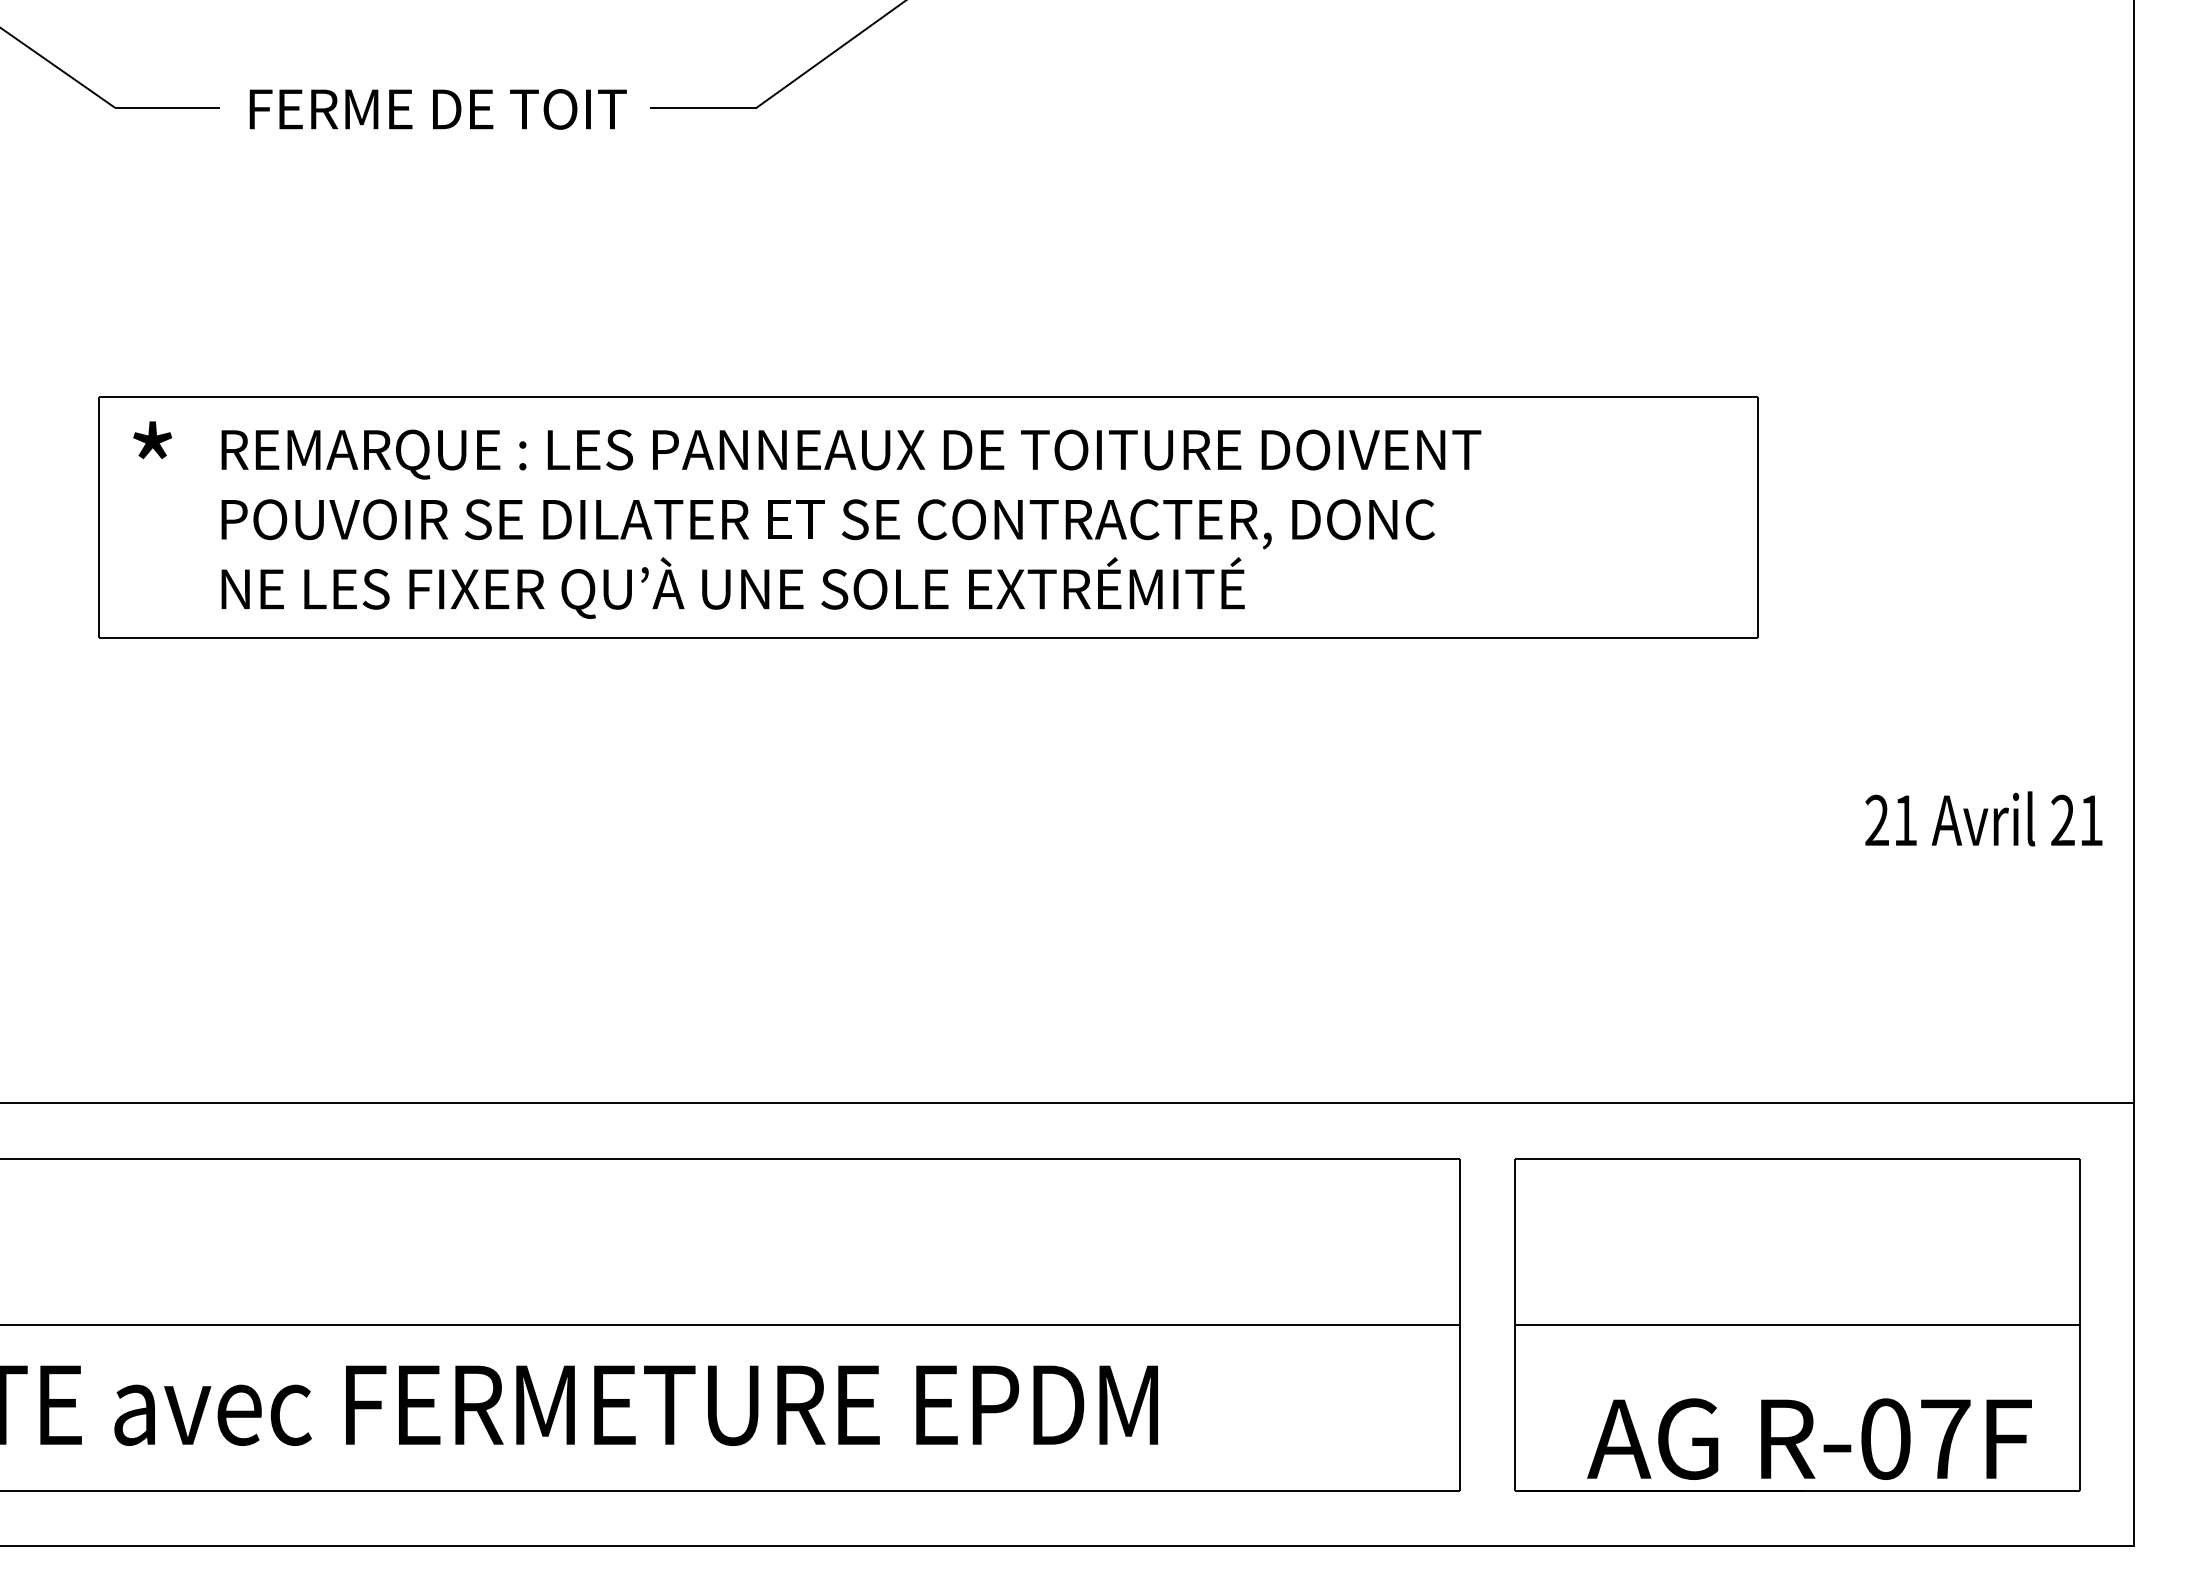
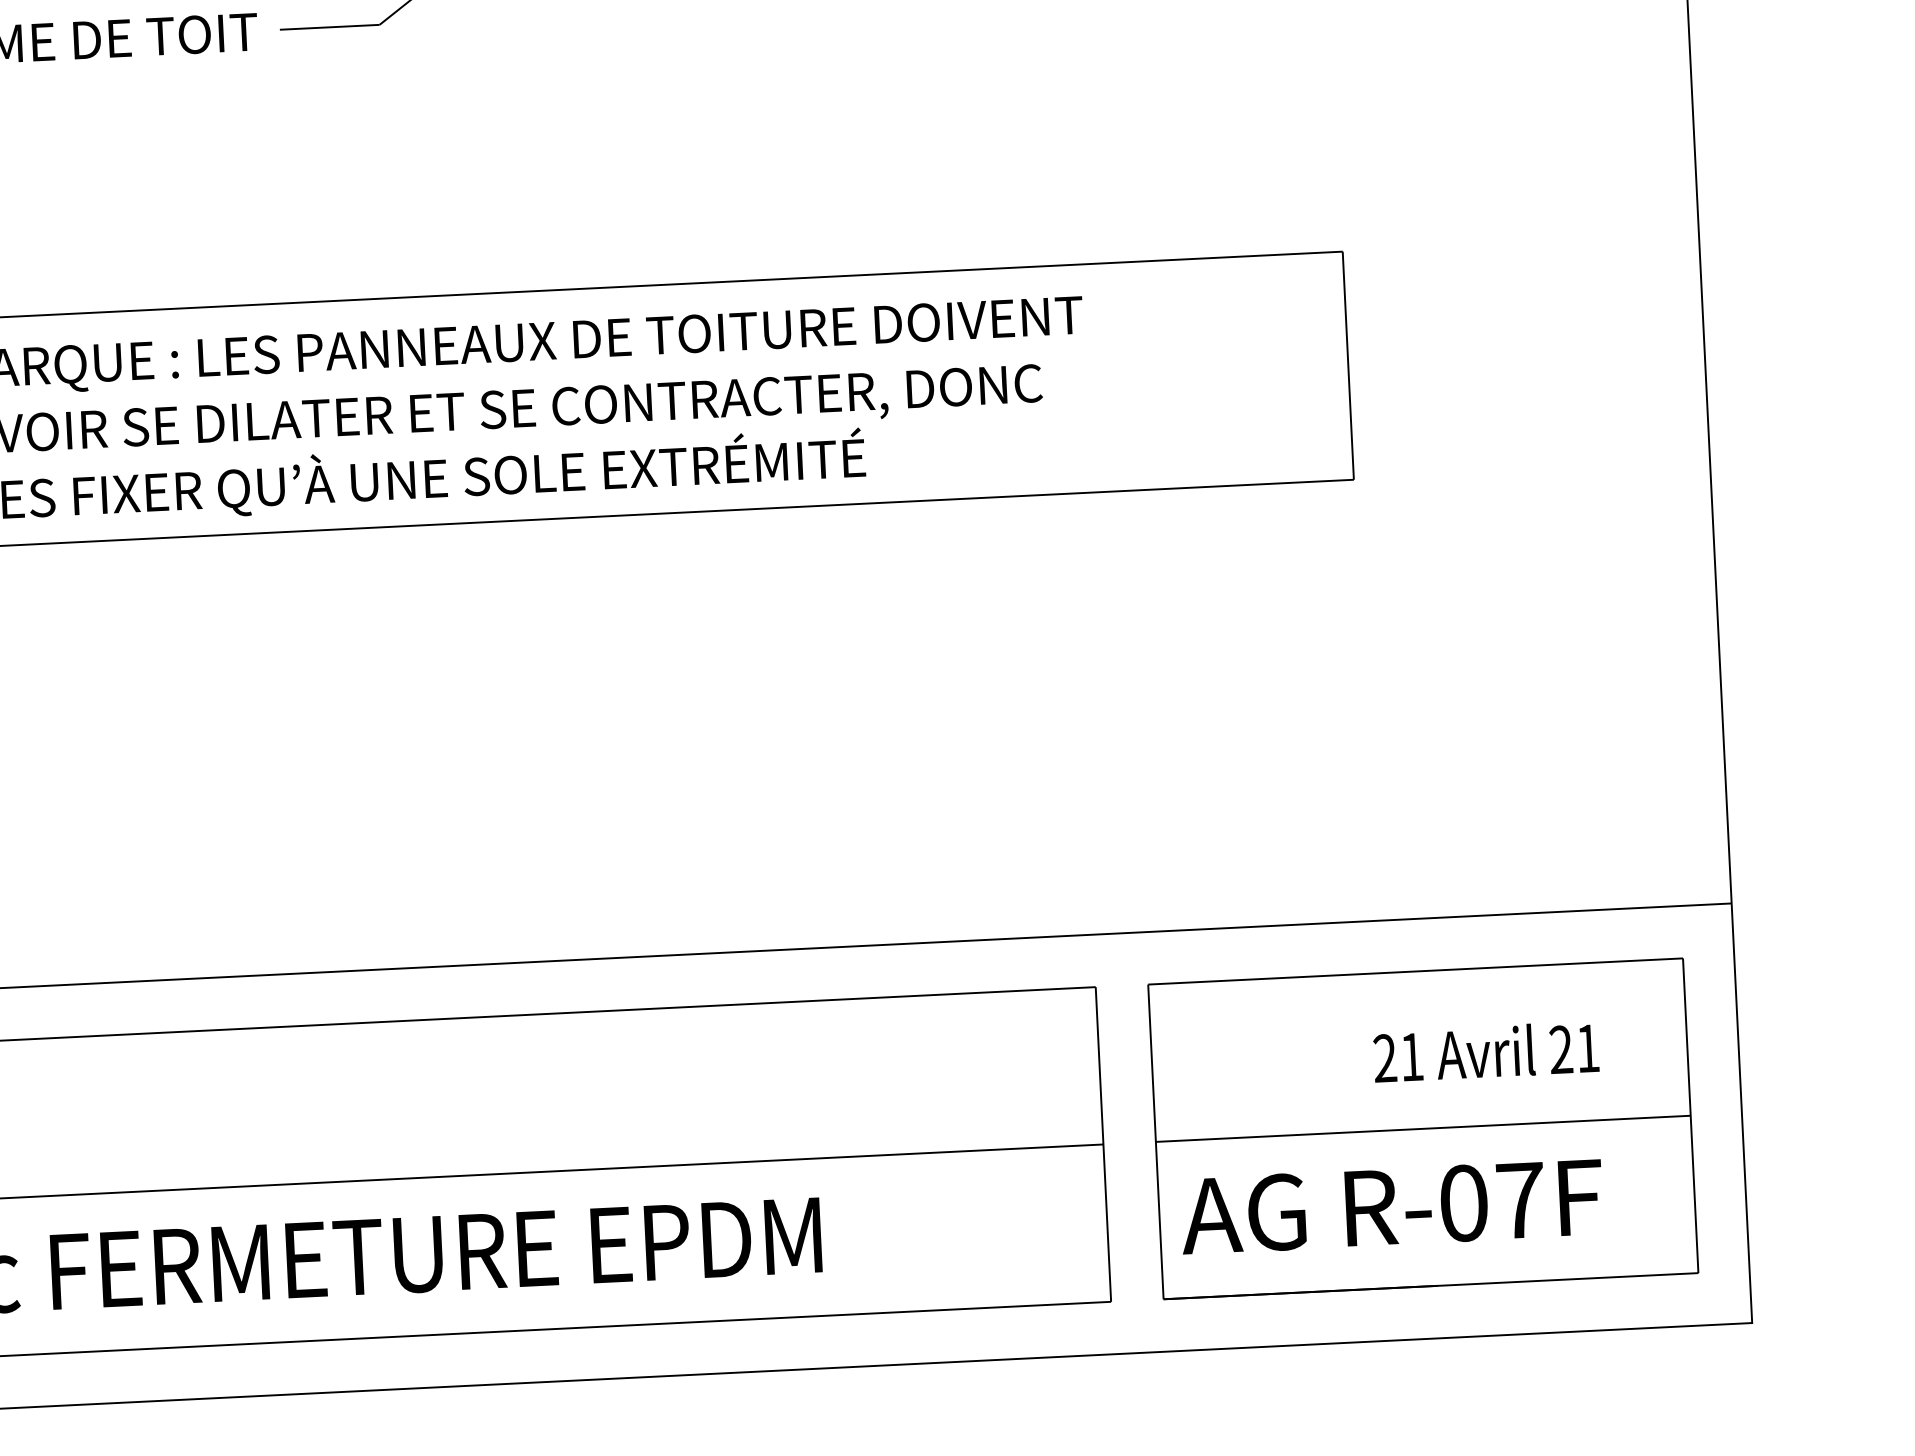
text: (1983, 818) -> (1485, 1051), moved
text: (1809, 1438) -> (1391, 1206), moved

